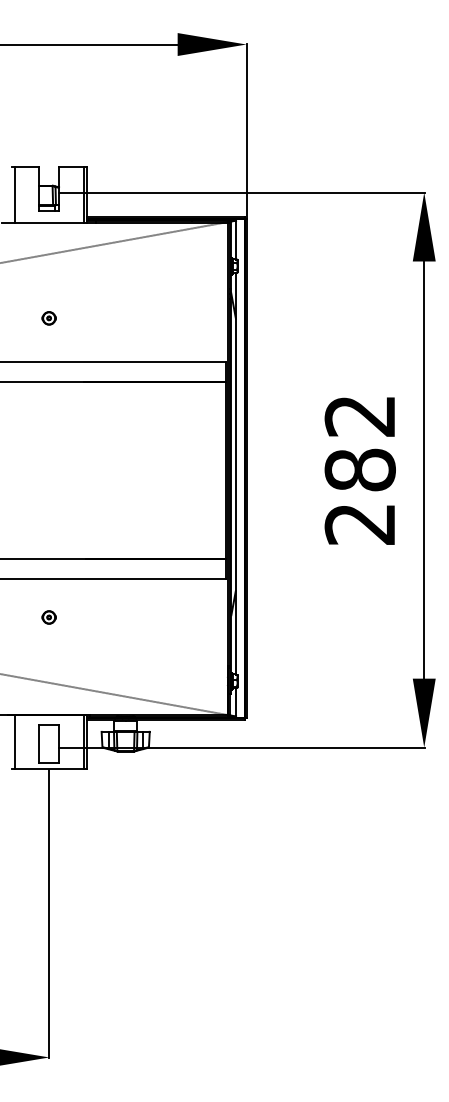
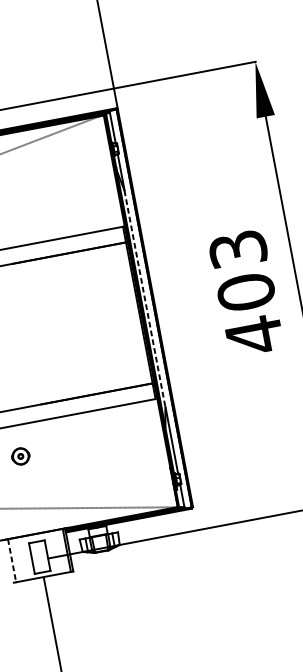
line: (235, 454) -> (144, 298), solid -> dashed
text: (359, 470) -> (245, 292), 282 -> 403
part: (48, 617) -> (20, 456), size x1.6
line: (14, 742) -> (11, 561), solid -> dashed

